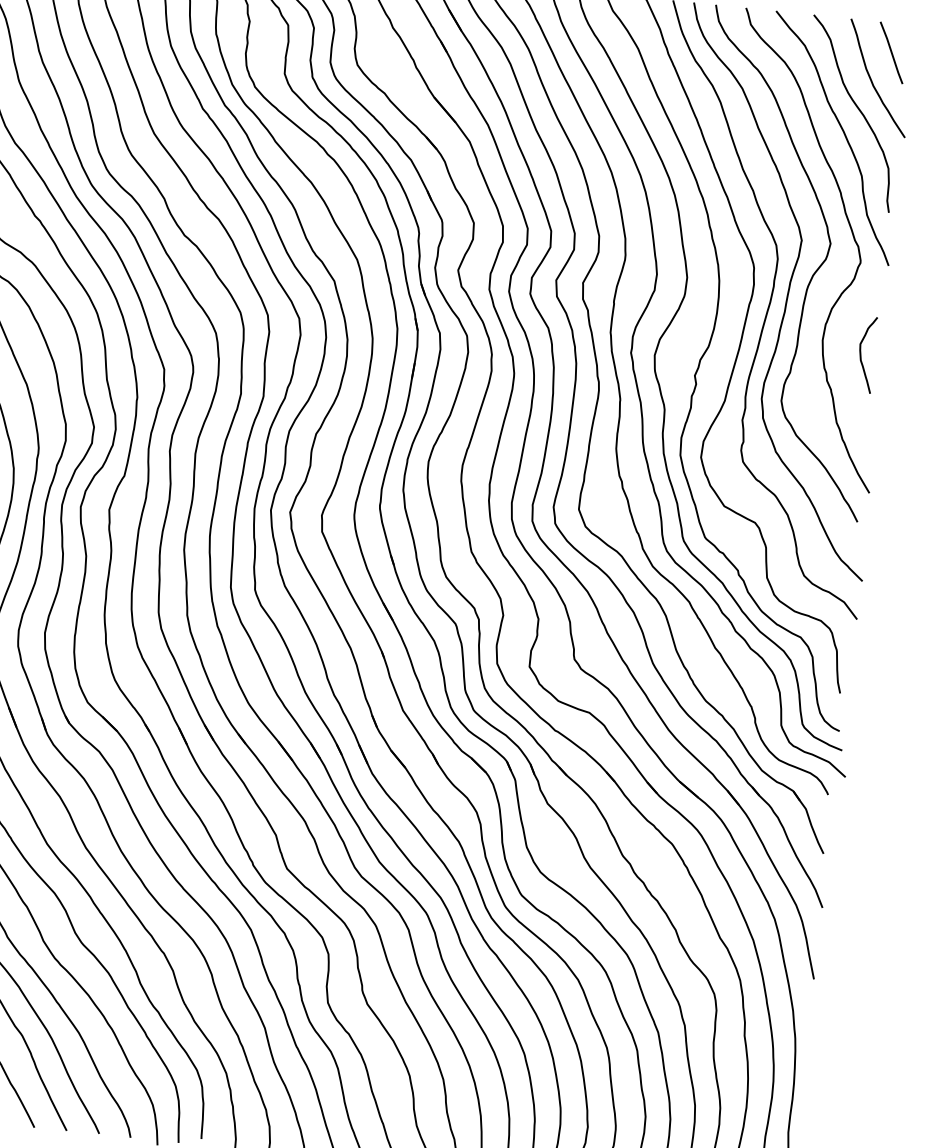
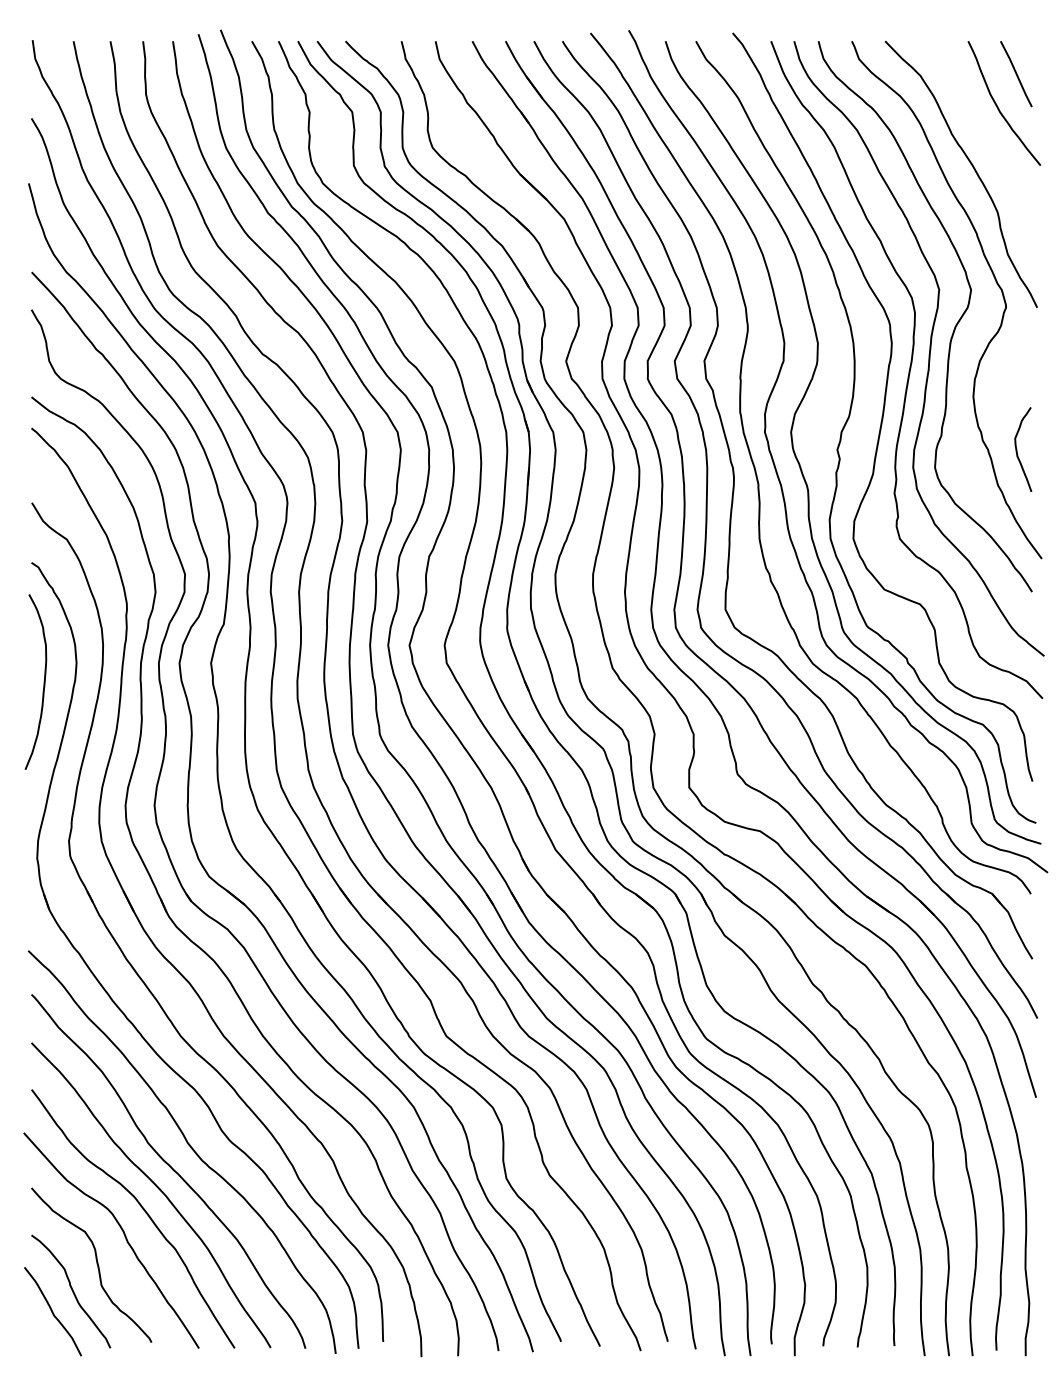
curve: (856, 108) -> (984, 138), removed
curve: (861, 354) -> (1017, 449), moved

